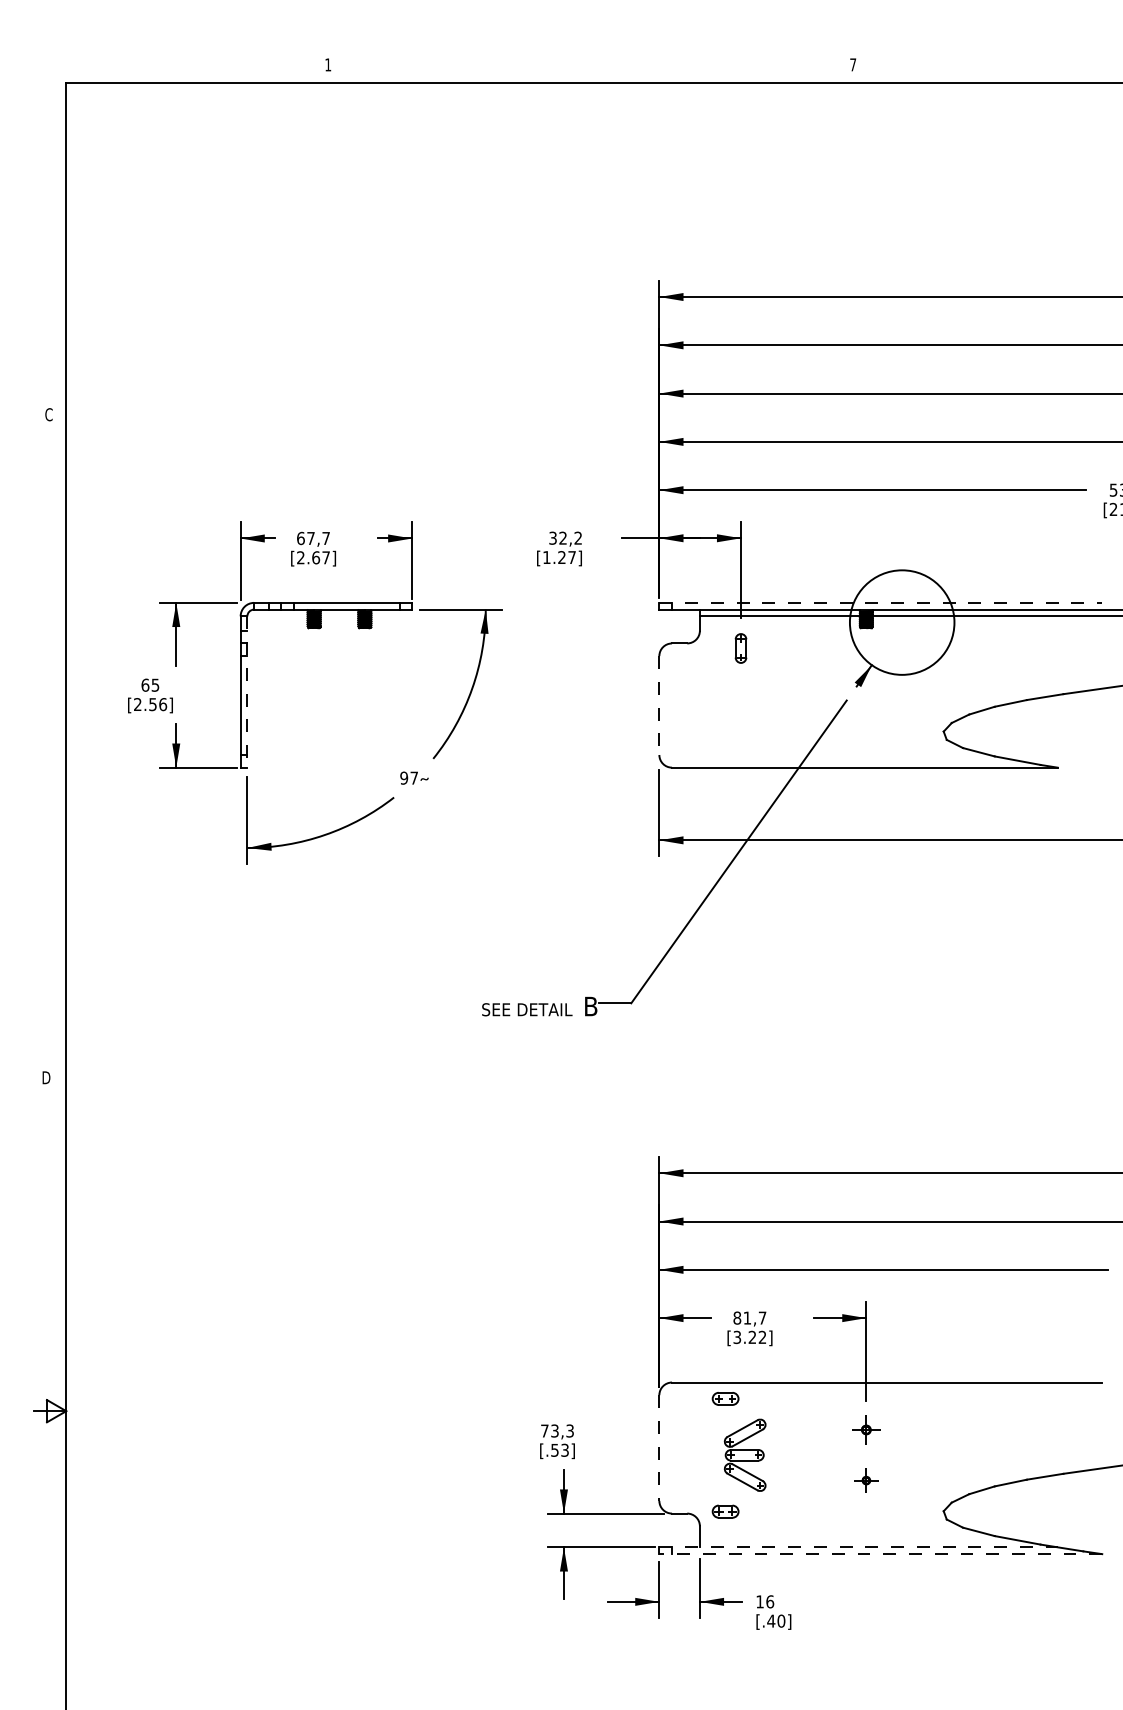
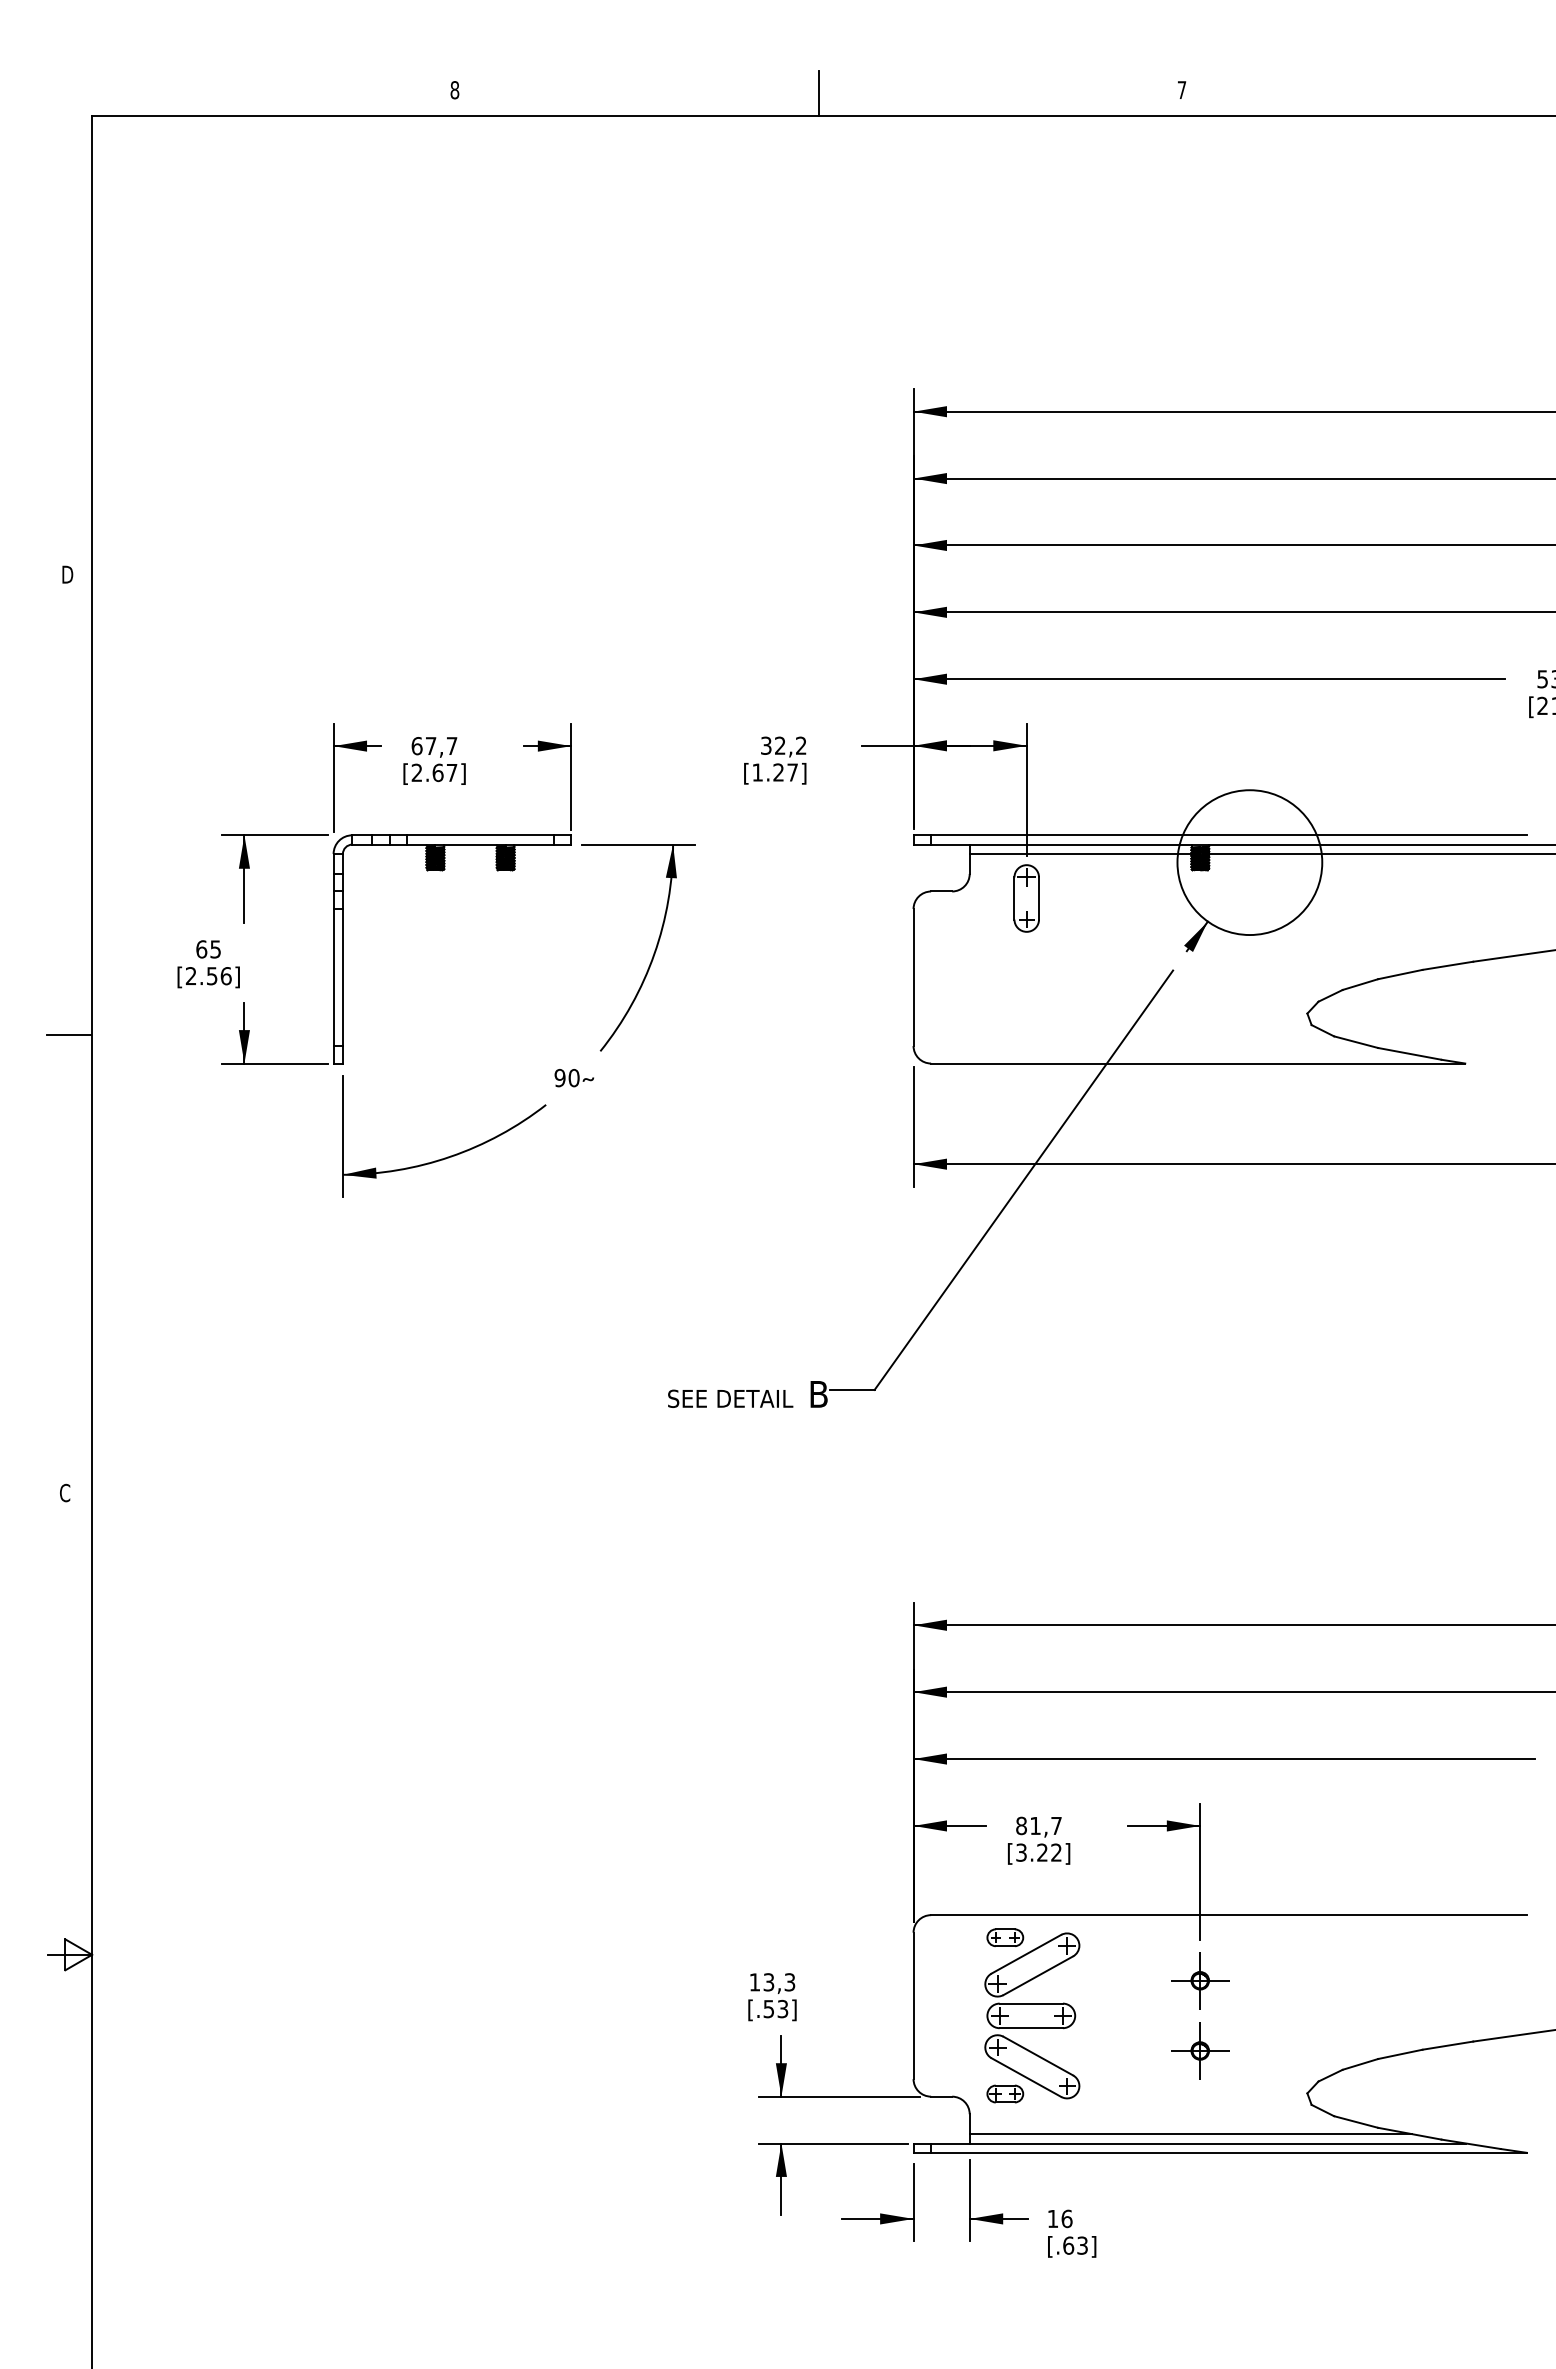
text: (327, 65) -> (454, 90), 1 -> 8
line: (591, 67) -> (819, 93), added
text: (48, 414) -> (67, 574), C -> D
line: (880, 603) -> (1220, 835), dashed -> solid
part: (740, 648) -> (1026, 898), size x1.67
line: (247, 691) -> (342, 958), dashed -> solid
line: (659, 706) -> (913, 978), dashed -> solid
line: (49, 747) -> (68, 1035), added
text: (413, 778) -> (573, 1078), 97 -> 90
text: (46, 1077) -> (64, 1492), D -> C
part: (866, 1429) -> (1200, 1980), size x1.43
text: (544, 1431) -> (754, 1982), 73,3 -> 13,3
line: (659, 1448) -> (913, 2006), dashed -> solid
part: (745, 1454) -> (1032, 2015), size x1.67
part: (866, 1480) -> (1200, 2050), size x1.67
line: (859, 1540) -> (1190, 2134), added
line: (859, 1547) -> (1190, 2143), dashed -> solid
line: (880, 1553) -> (1220, 2152), dashed -> solid
text: (776, 1621) -> (1075, 2245), [.40] -> [.63]

